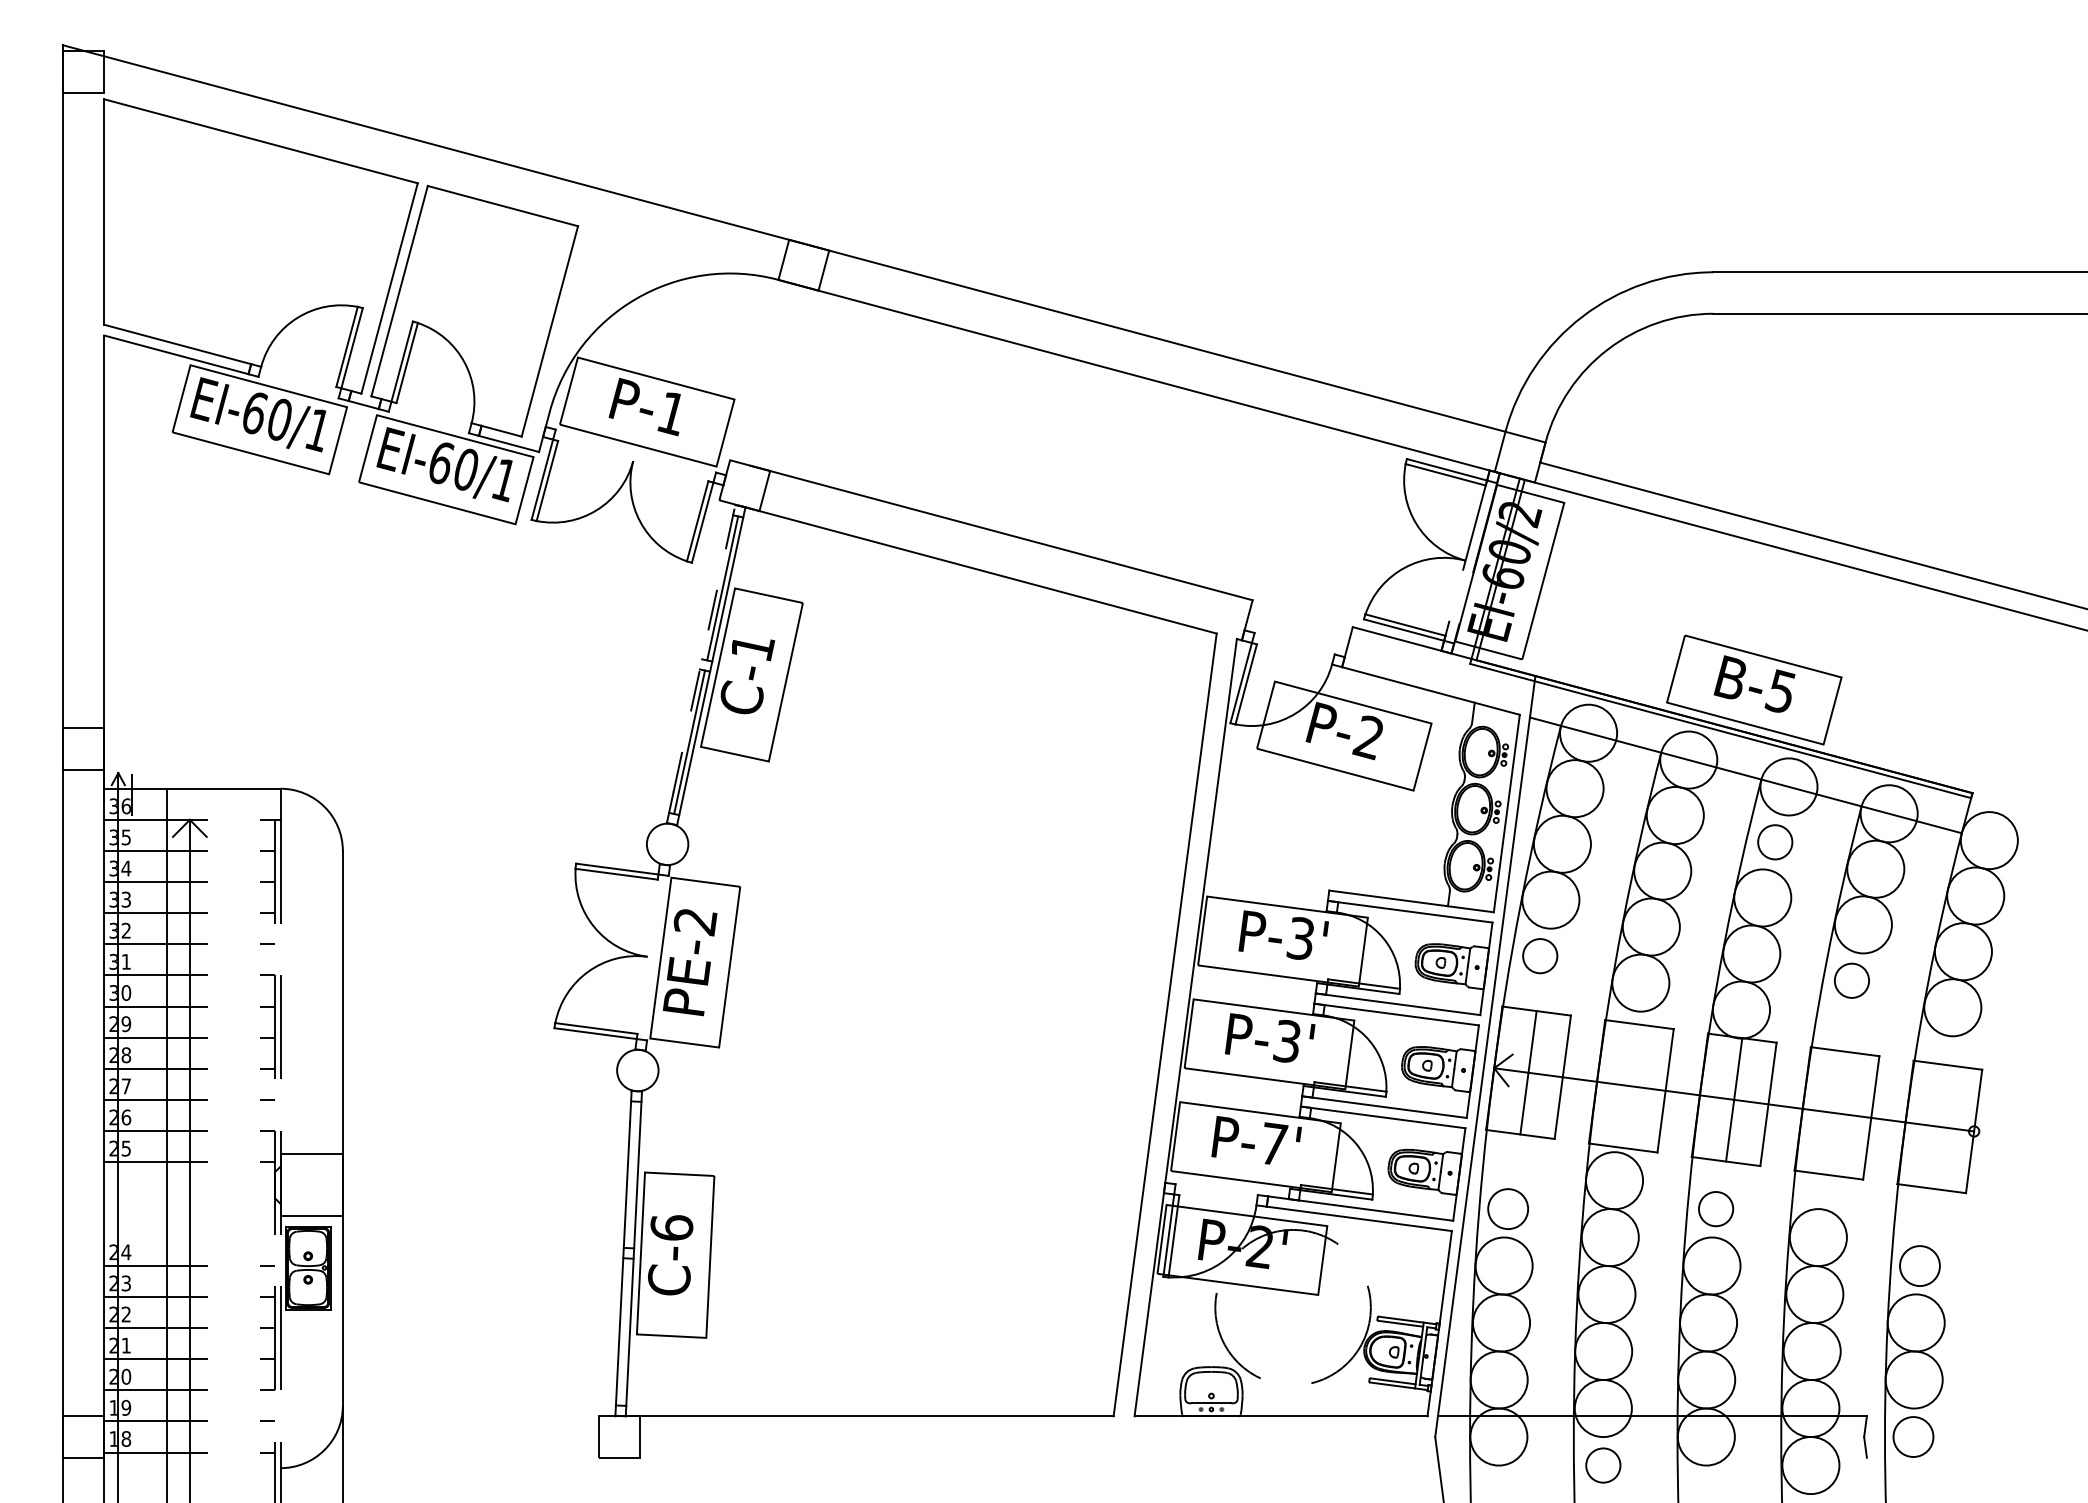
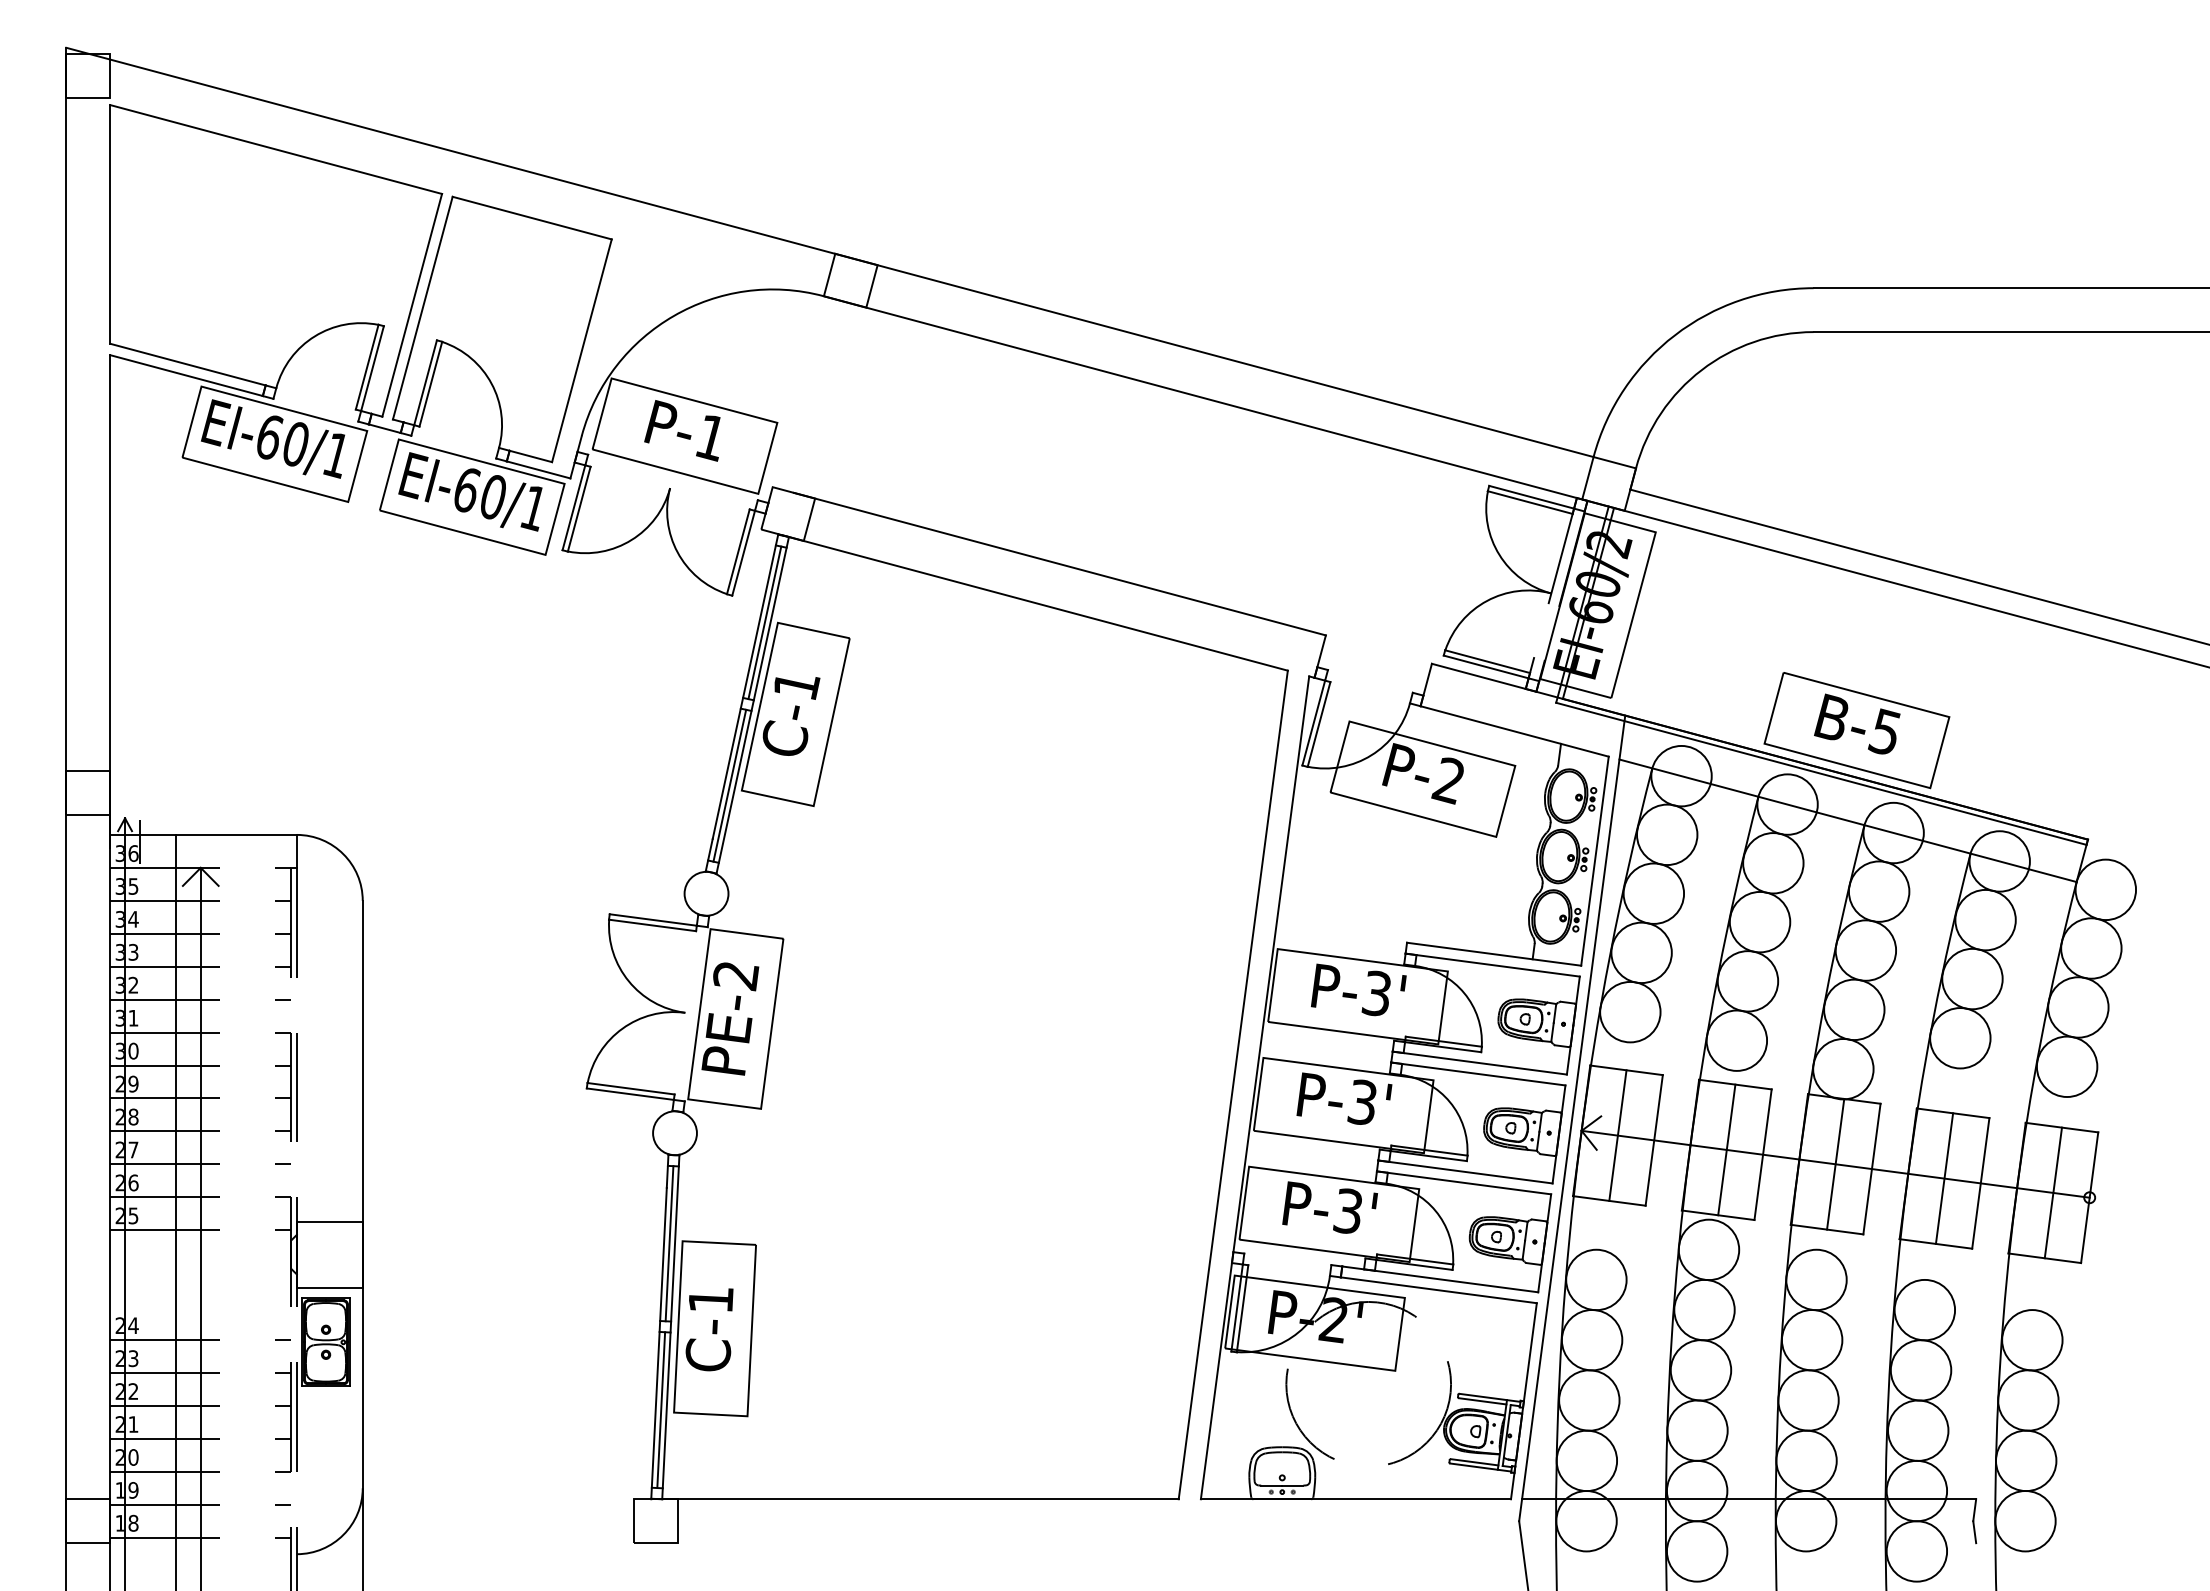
line: (704, 648) -> (745, 686), dashed -> solid
circle: (1774, 842) -> (1878, 891), size x1.67
circle: (1540, 955) -> (1630, 1011), size x1.67
circle: (1852, 981) -> (1960, 1038), size x1.67
line: (1631, 1085) -> (1726, 1149), added
line: (1836, 1113) -> (1944, 1178), added
line: (1939, 1126) -> (2052, 1192), added
text: (1274, 1143) -> (1348, 1210), P-7' -> P-3'
line: (632, 1174) -> (669, 1243), added
circle: (1508, 1208) -> (1596, 1279), size x1.43
circle: (1716, 1208) -> (1816, 1279), size x1.67
text: (671, 1227) -> (710, 1299), C-6 -> C-1
circle: (1920, 1266) -> (2032, 1340), size x1.43
line: (625, 1332) -> (661, 1410), added
circle: (1913, 1437) -> (2025, 1521), size x1.43
circle: (1602, 1465) -> (1696, 1551), size x1.67

